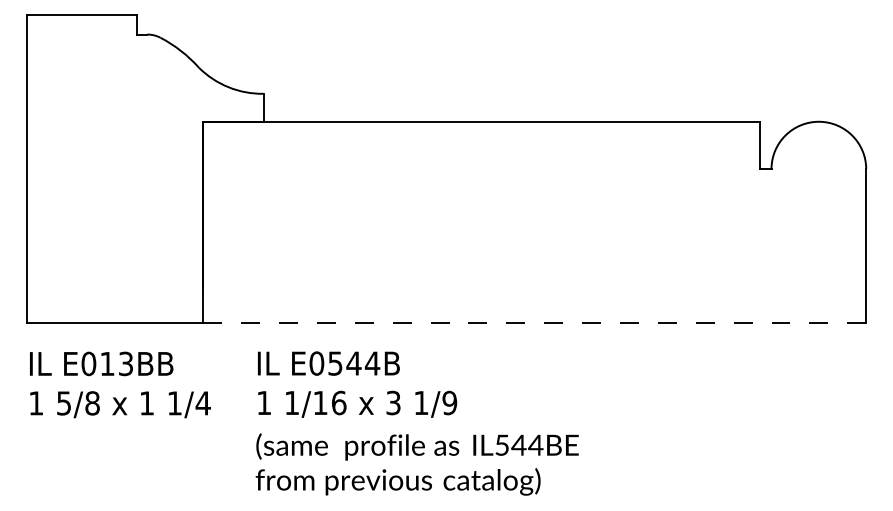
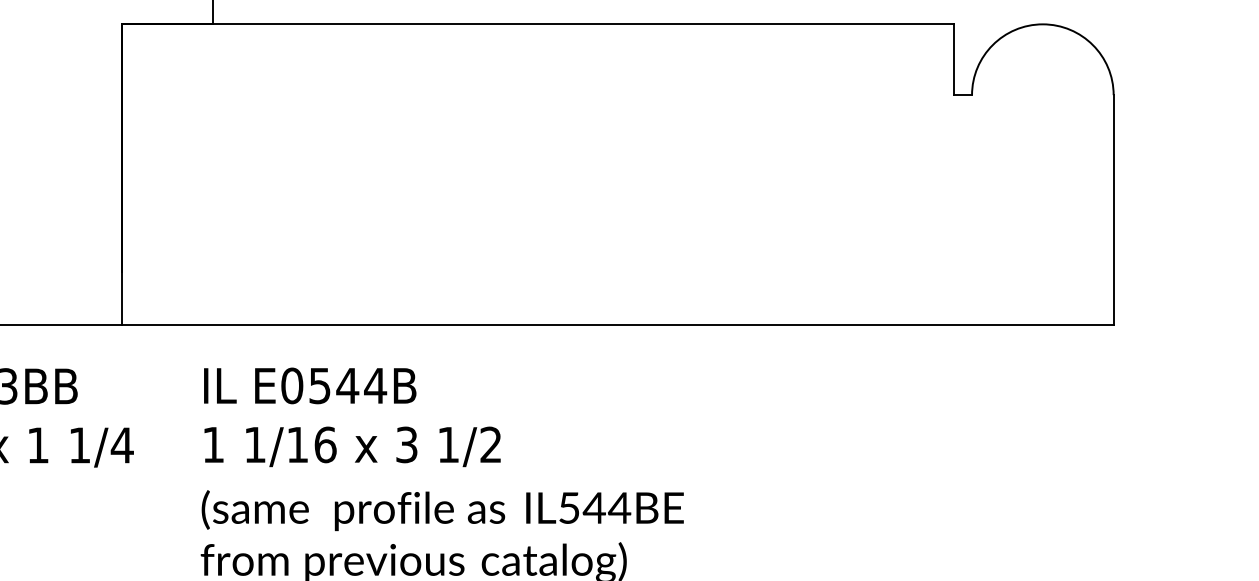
line: (535, 323) -> (619, 325), dashed -> solid
text: (449, 403) -> (490, 445), 1/9 -> 1/2

